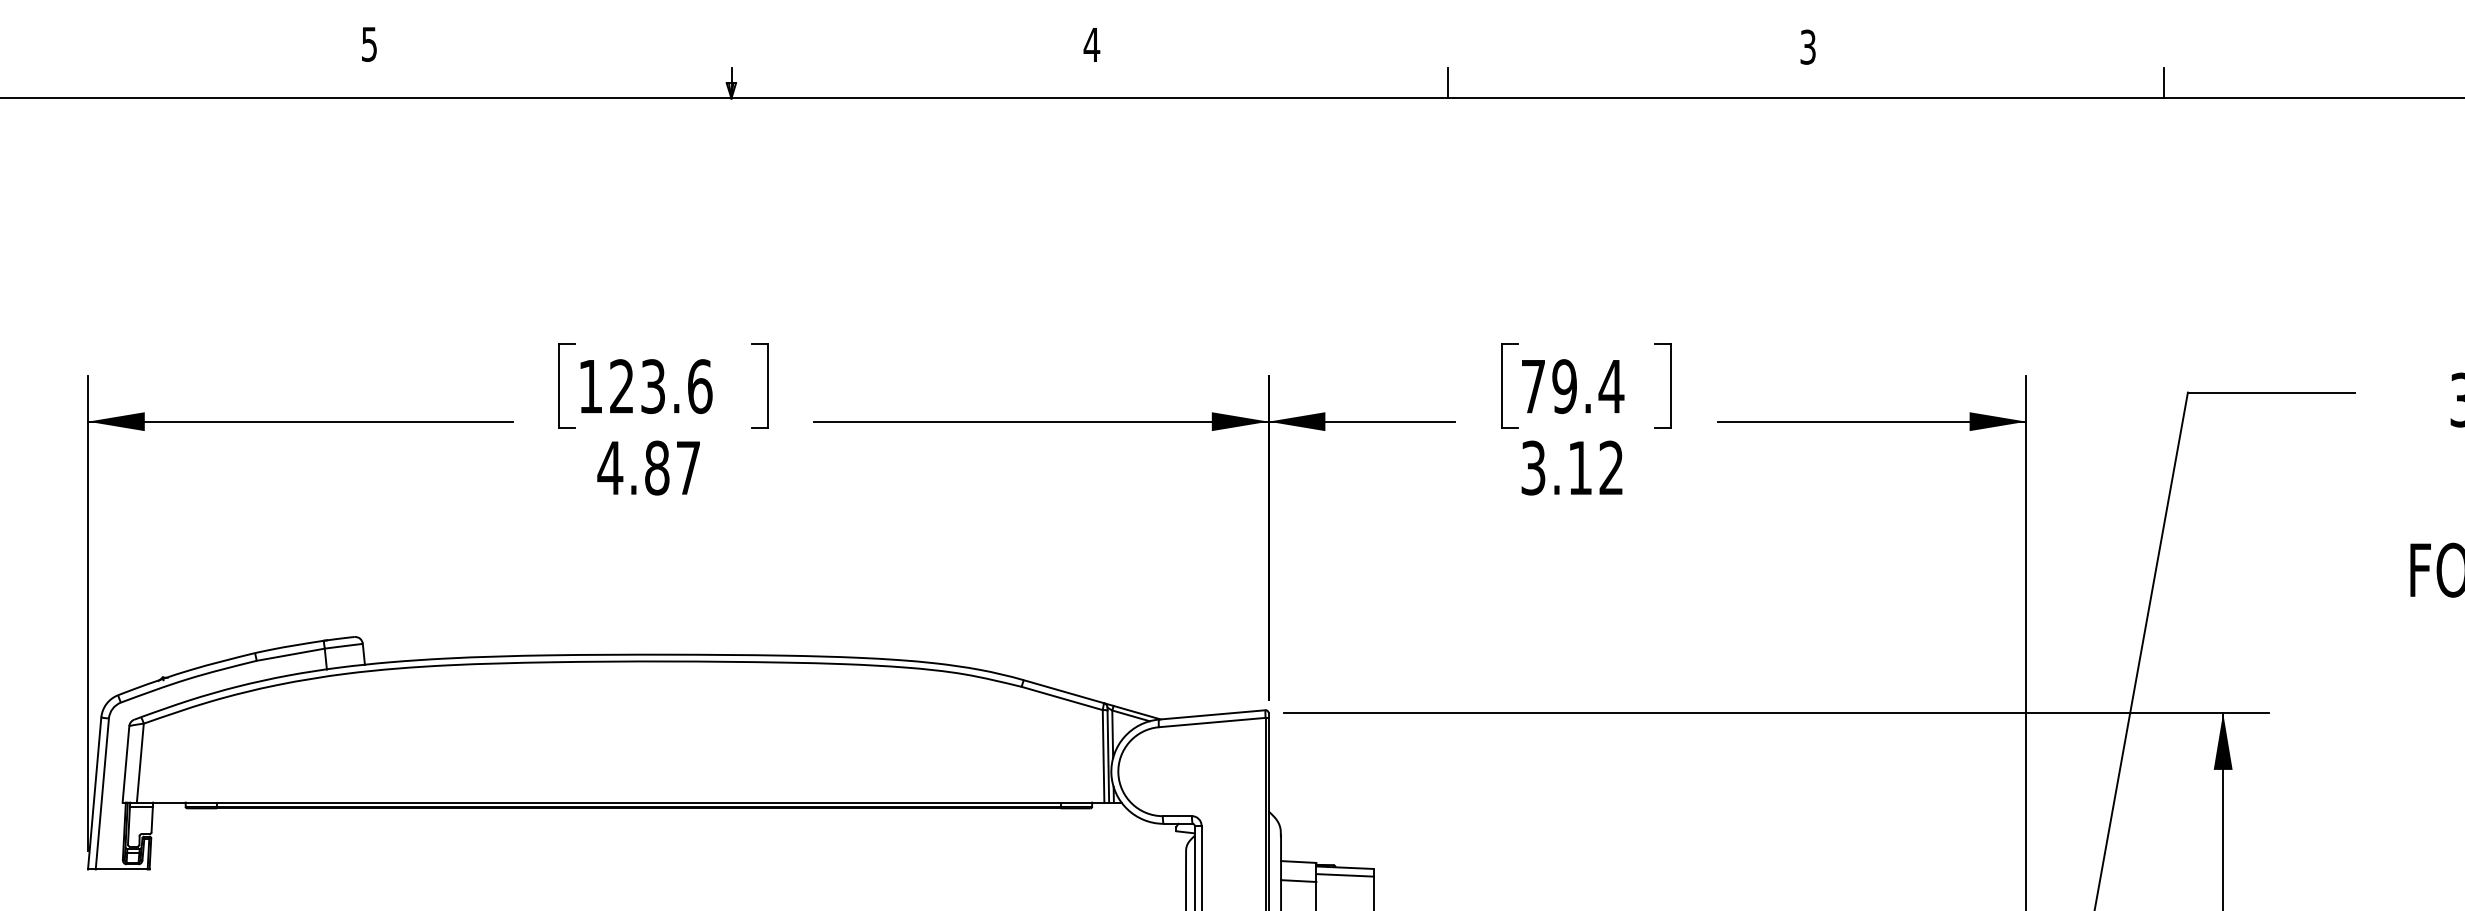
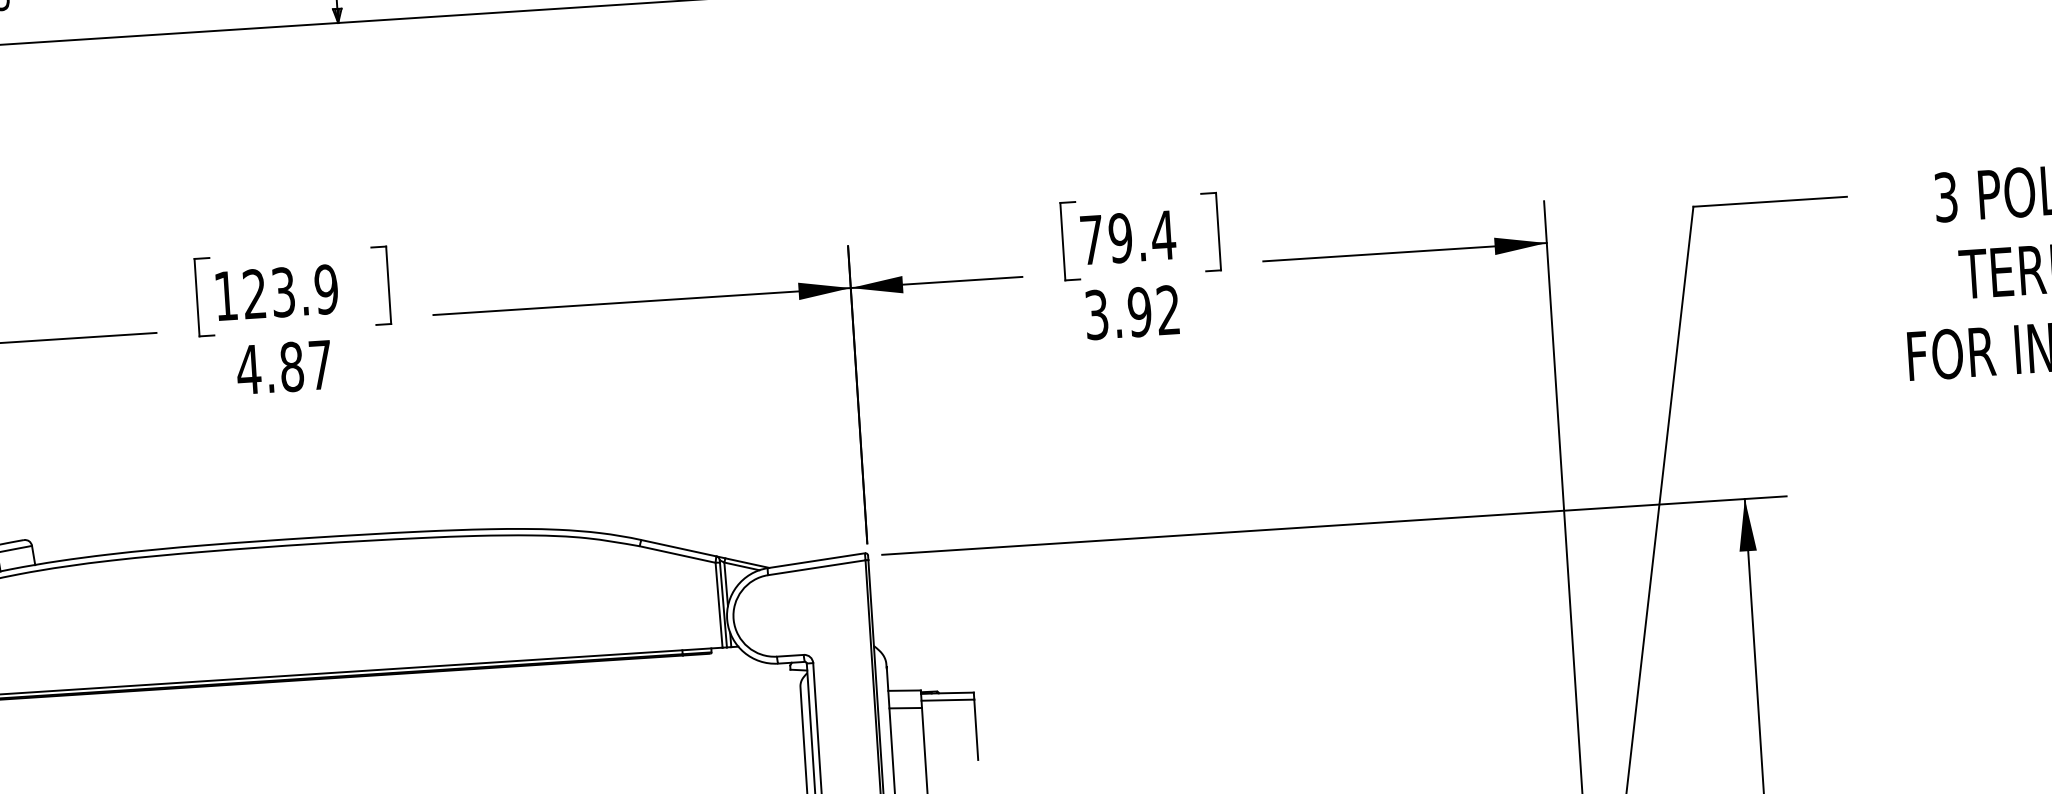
text: (699, 386) -> (325, 289), 123.6 -> 123.9
text: (1580, 467) -> (1139, 311), 3.12 -> 3.92

